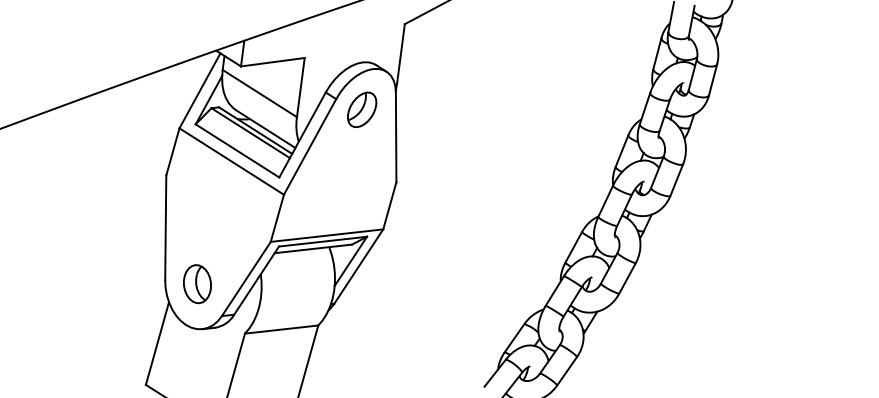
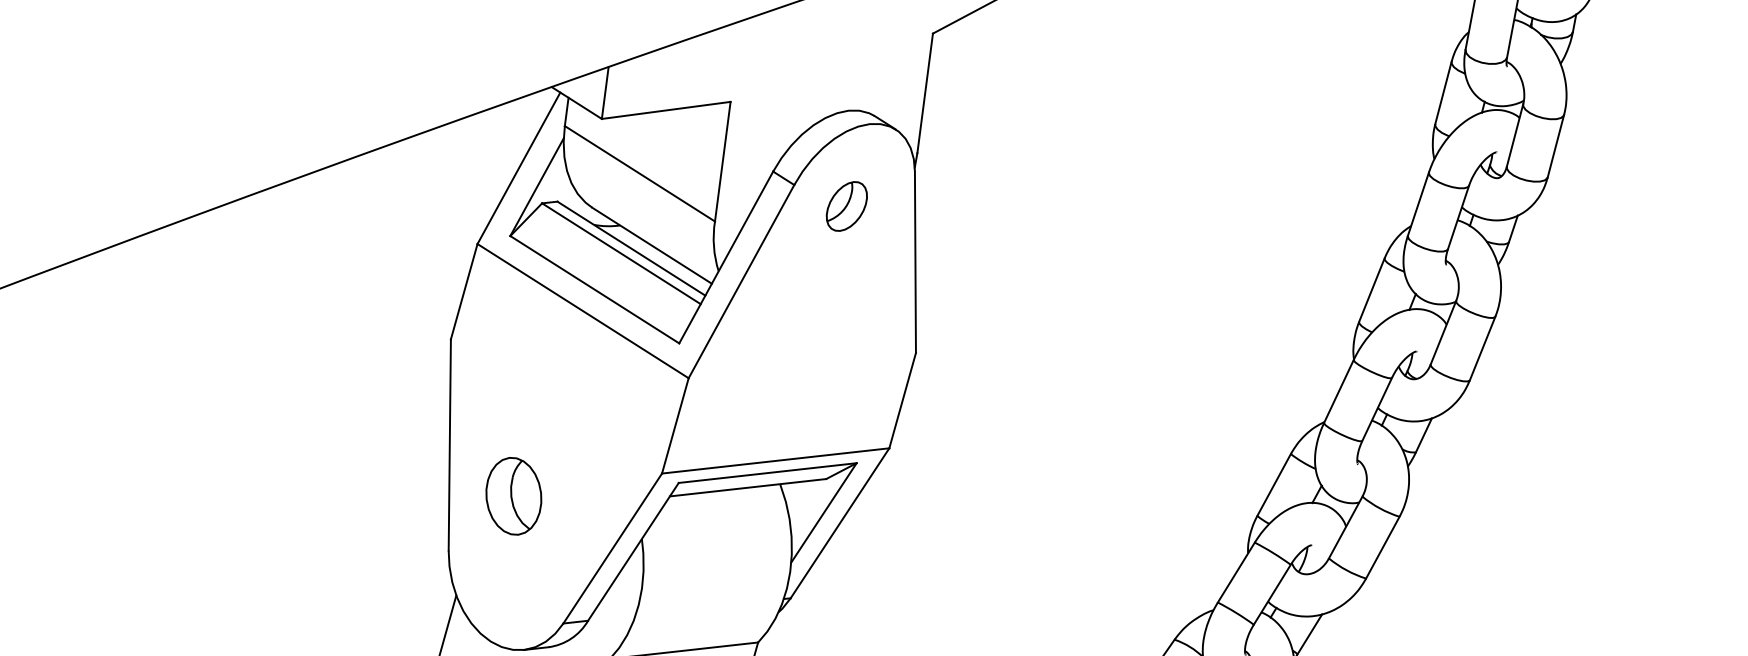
part: (362, 109) -> (847, 205), size x0.7
part: (197, 284) -> (513, 496), moved

